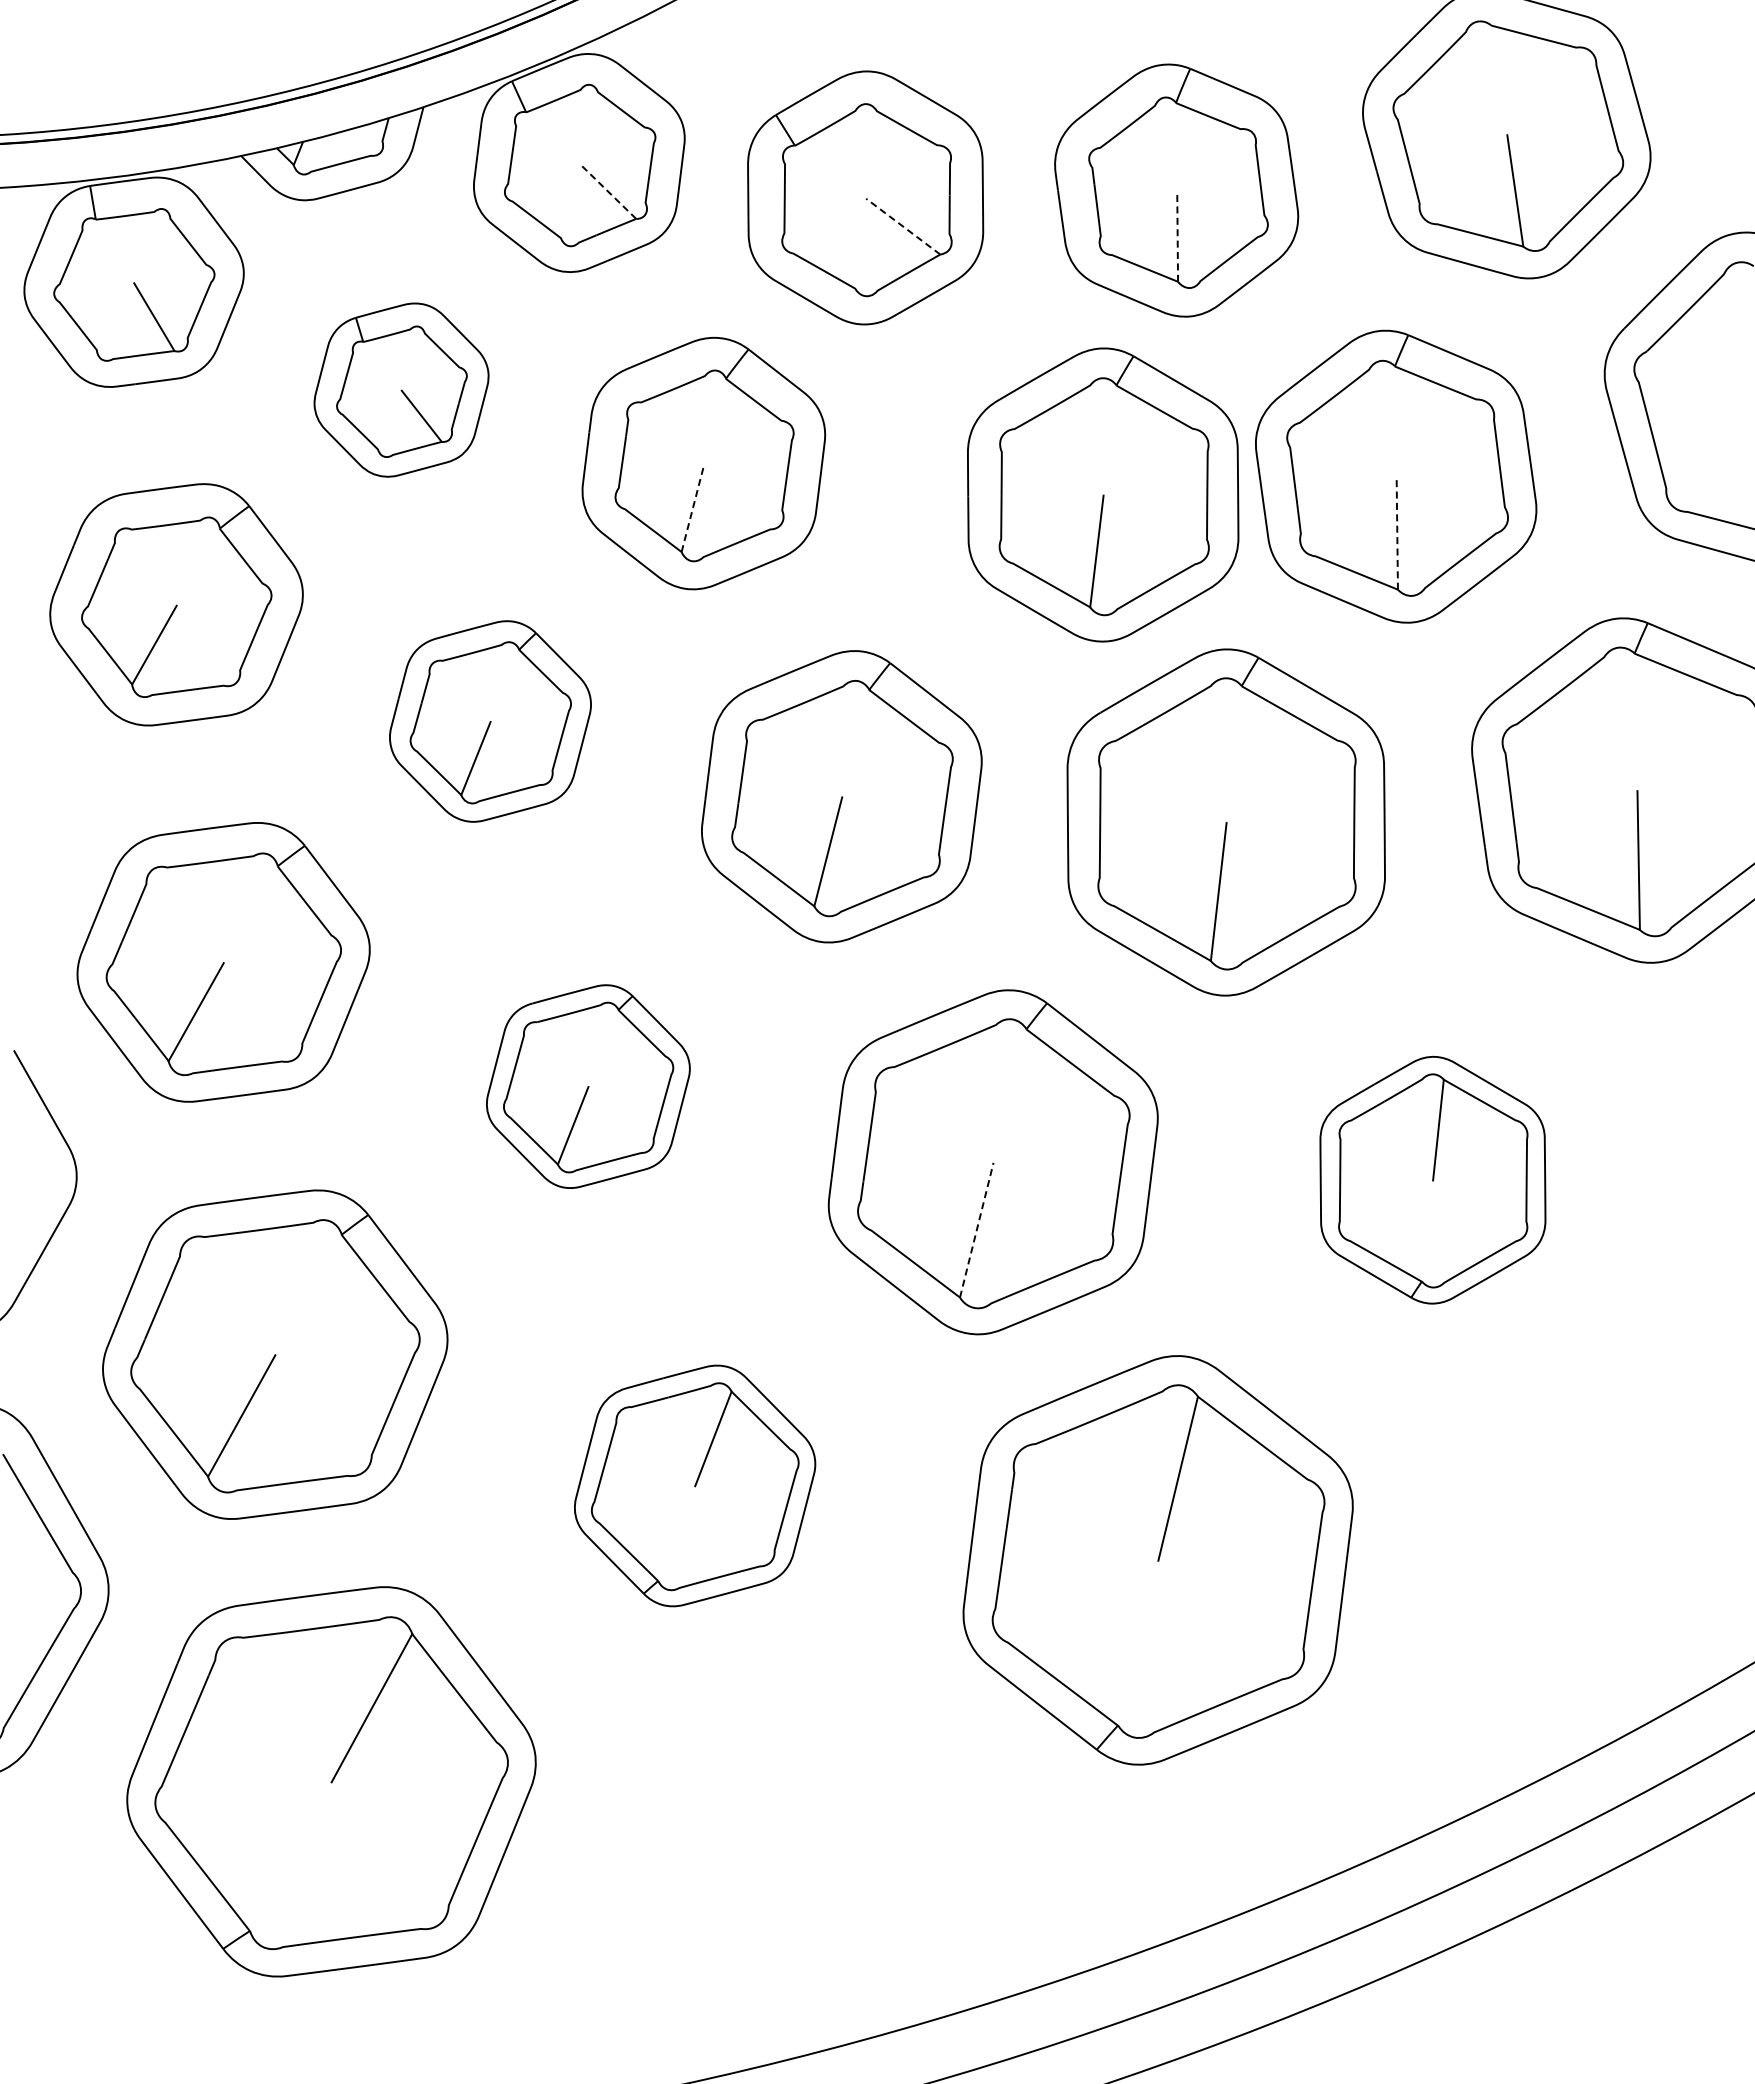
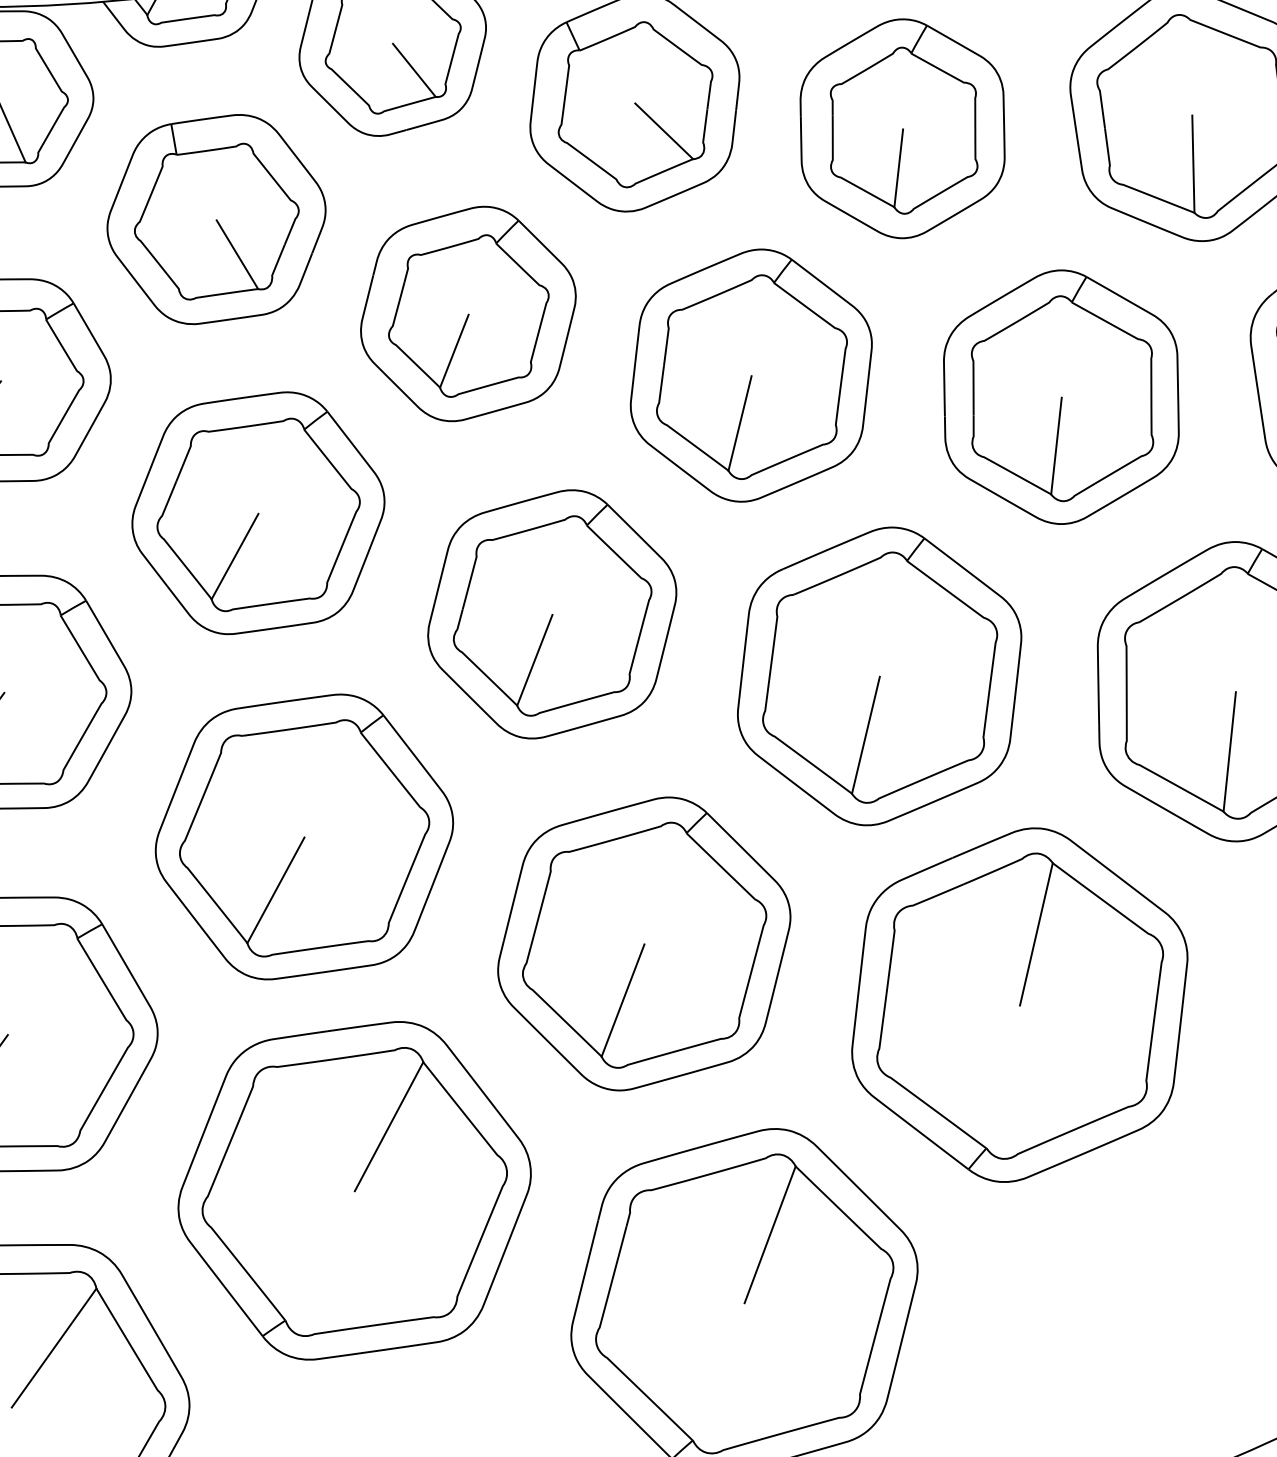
line: (607, 191) -> (413, 70), dashed -> solid
line: (902, 226) -> (663, 131), dashed -> solid
line: (1177, 236) -> (898, 168), dashed -> solid
part: (401, 389) -> (216, 218), size x1.43
part: (1103, 494) -> (751, 375), moved
line: (693, 507) -> (454, 350), dashed -> solid
line: (1397, 532) -> (1056, 445), dashed -> solid
part: (490, 721) -> (258, 513), size x1.43
part: (588, 1086) -> (304, 836), size x1.67
part: (1432, 1179) -> (1019, 1004), size x1.67
line: (976, 1229) -> (622, 999), dashed -> solid
part: (694, 1485) -> (354, 1190), size x1.67

